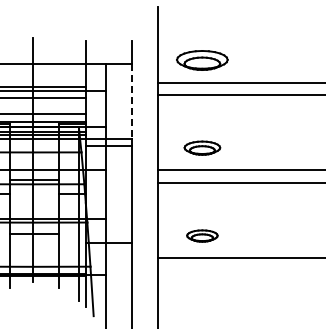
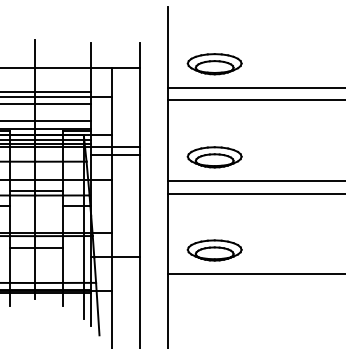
line: (131, 101) -> (139, 107), dashed -> solid
part: (202, 147) -> (214, 156), size x1.43
part: (202, 235) -> (214, 249), size x1.67

